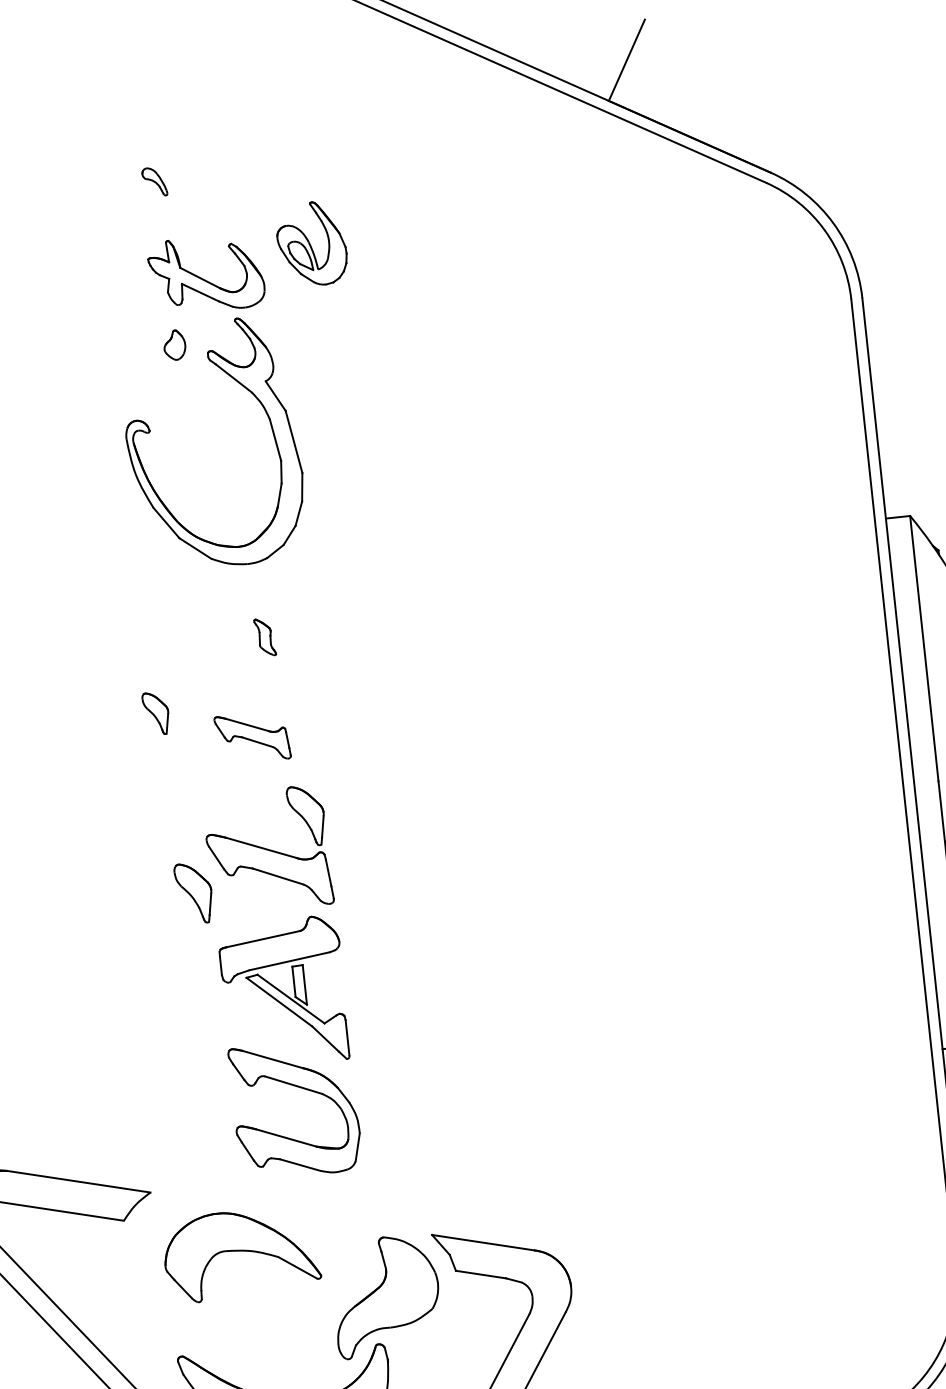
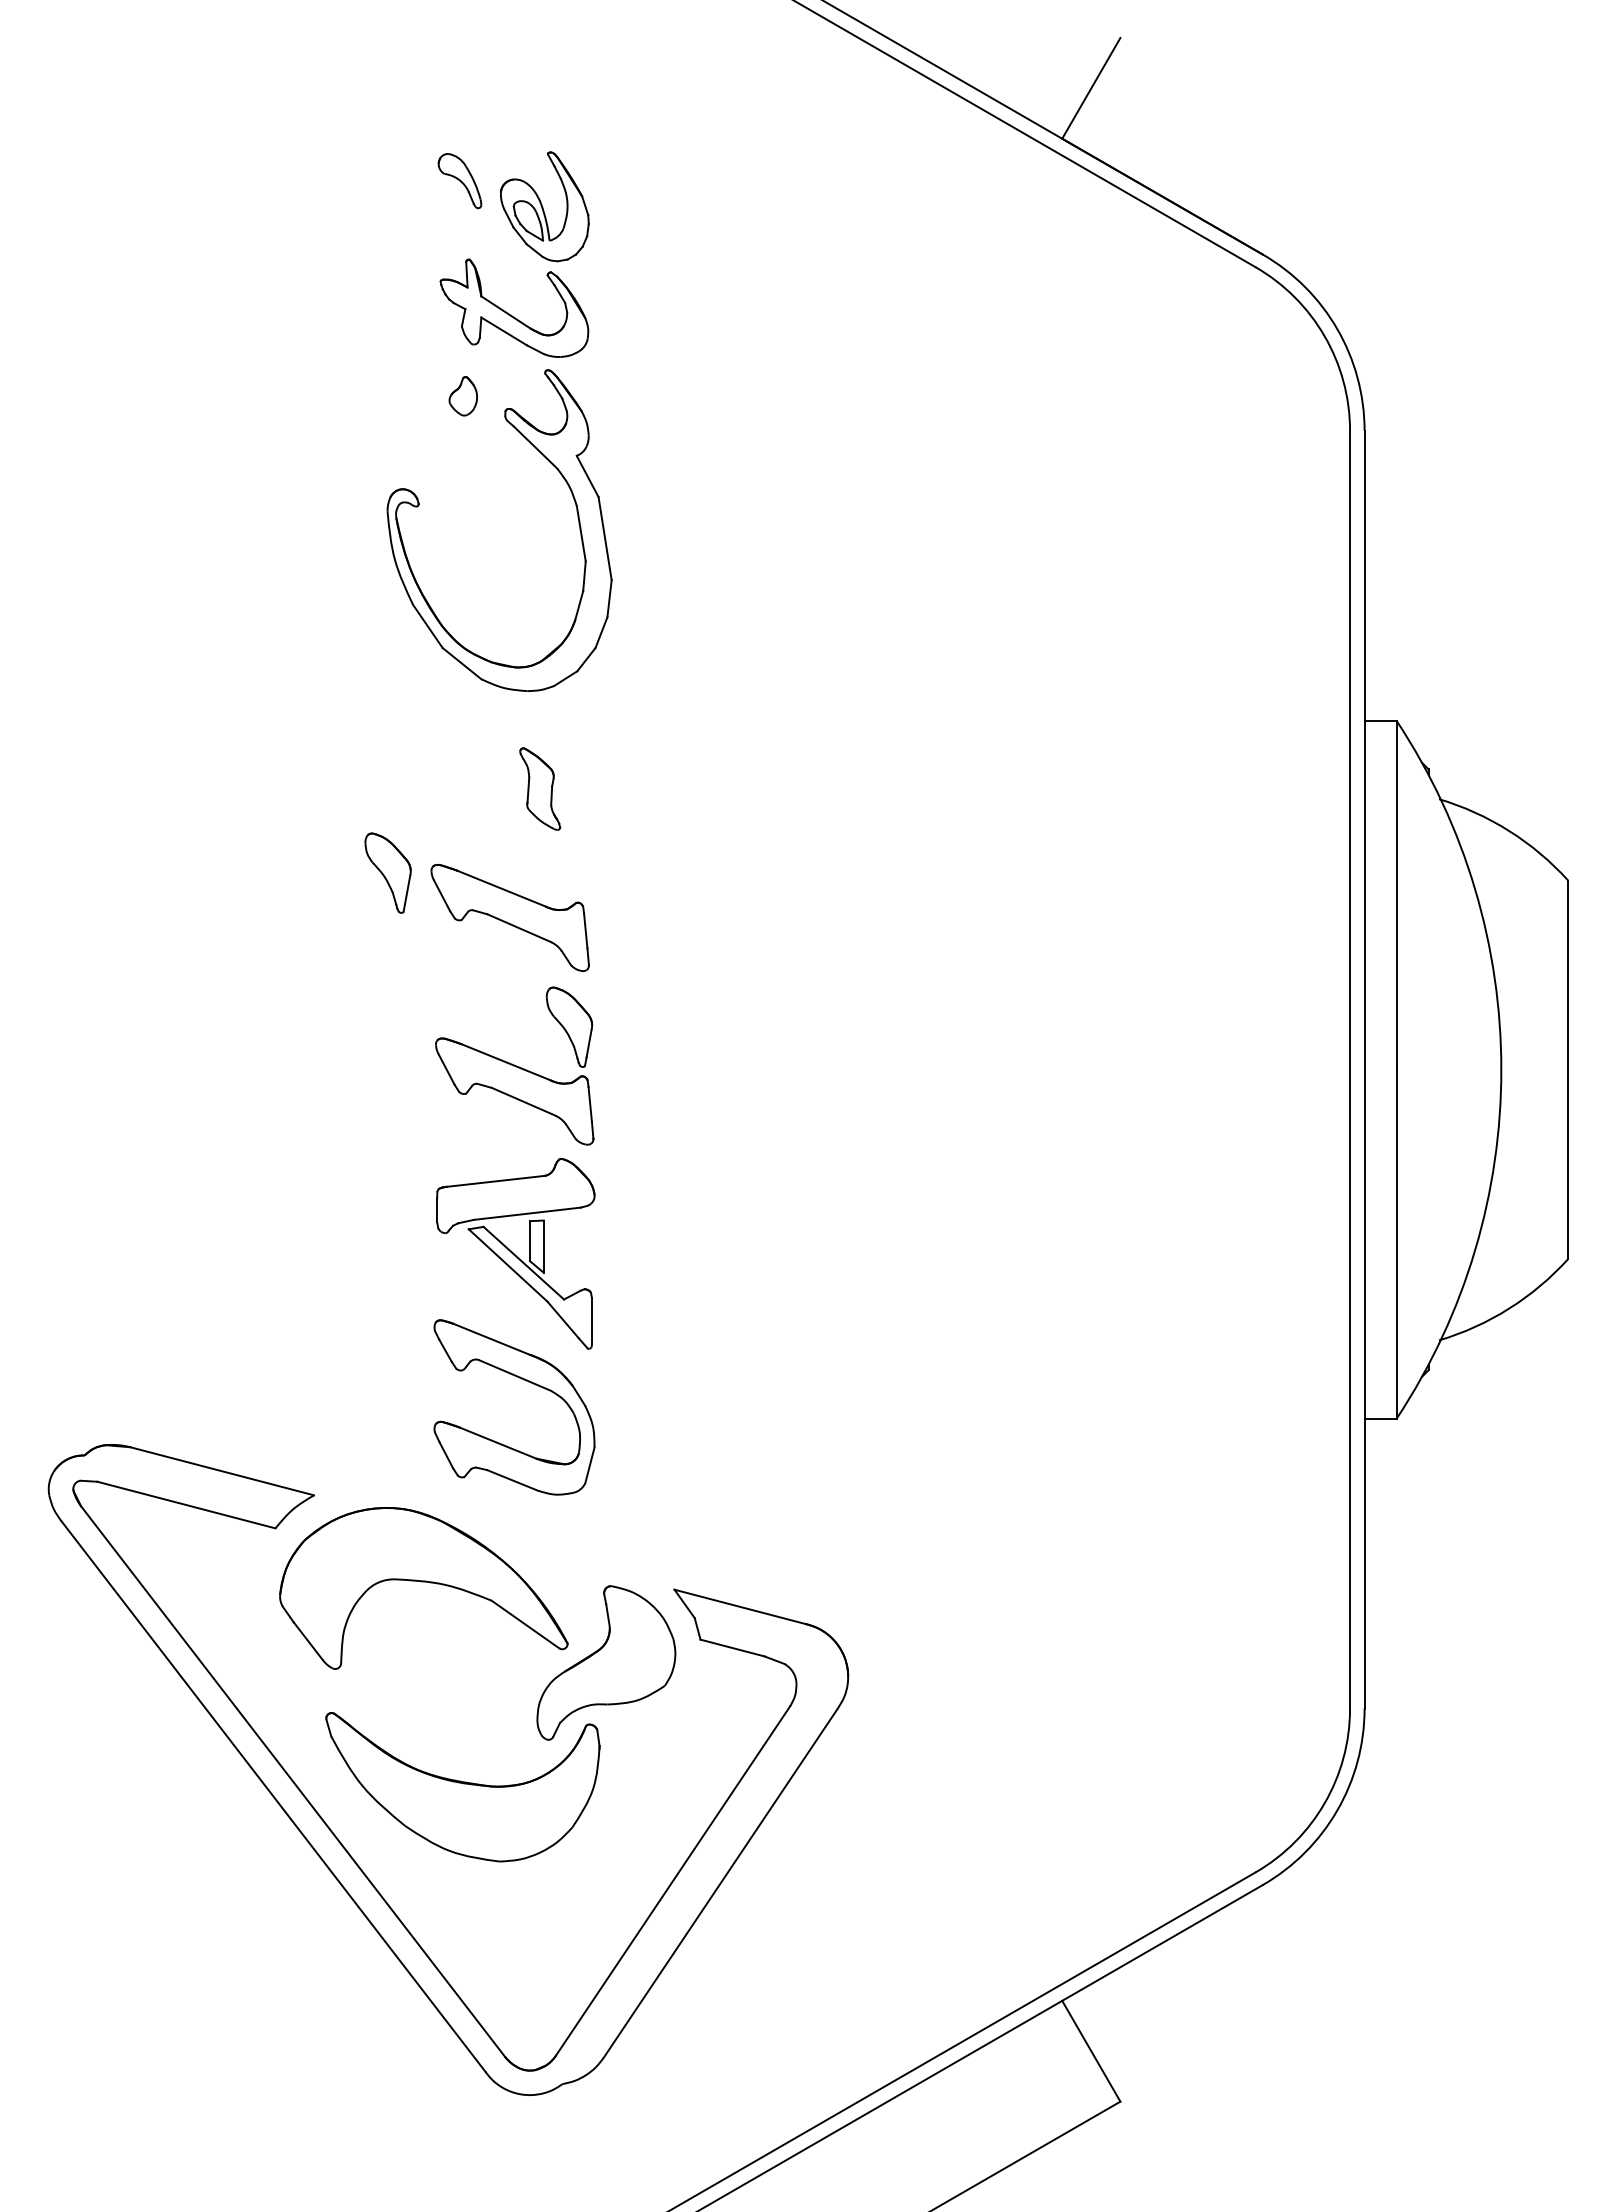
part: (154, 182) -> (459, 181), size x1.43
part: (311, 243) -> (544, 206), moved
part: (265, 637) -> (540, 788), size x1.67
part: (155, 713) -> (387, 872), size x1.43
part: (252, 737) -> (509, 917), size x1.67
part: (194, 892) -> (412, 1111), removed
part: (241, 1254) -> (423, 1588), size x1.43

